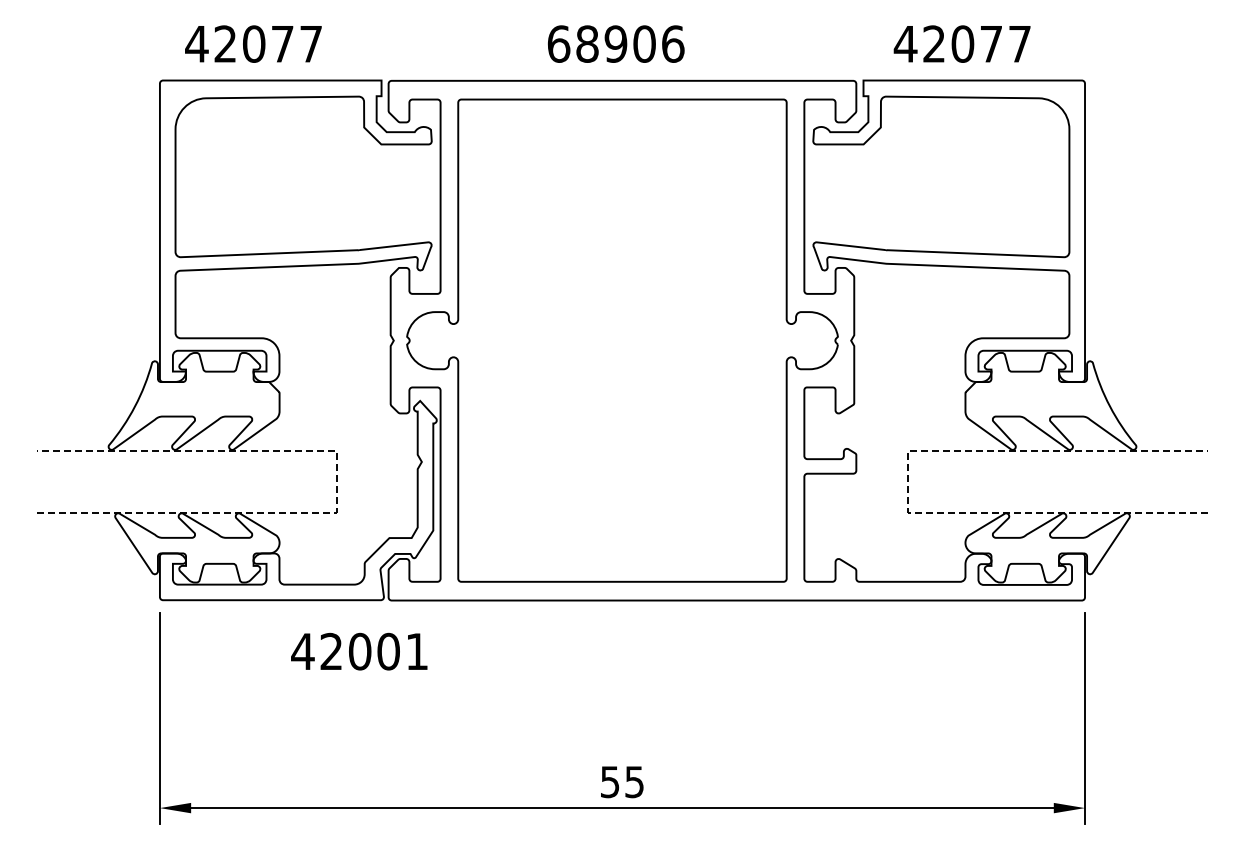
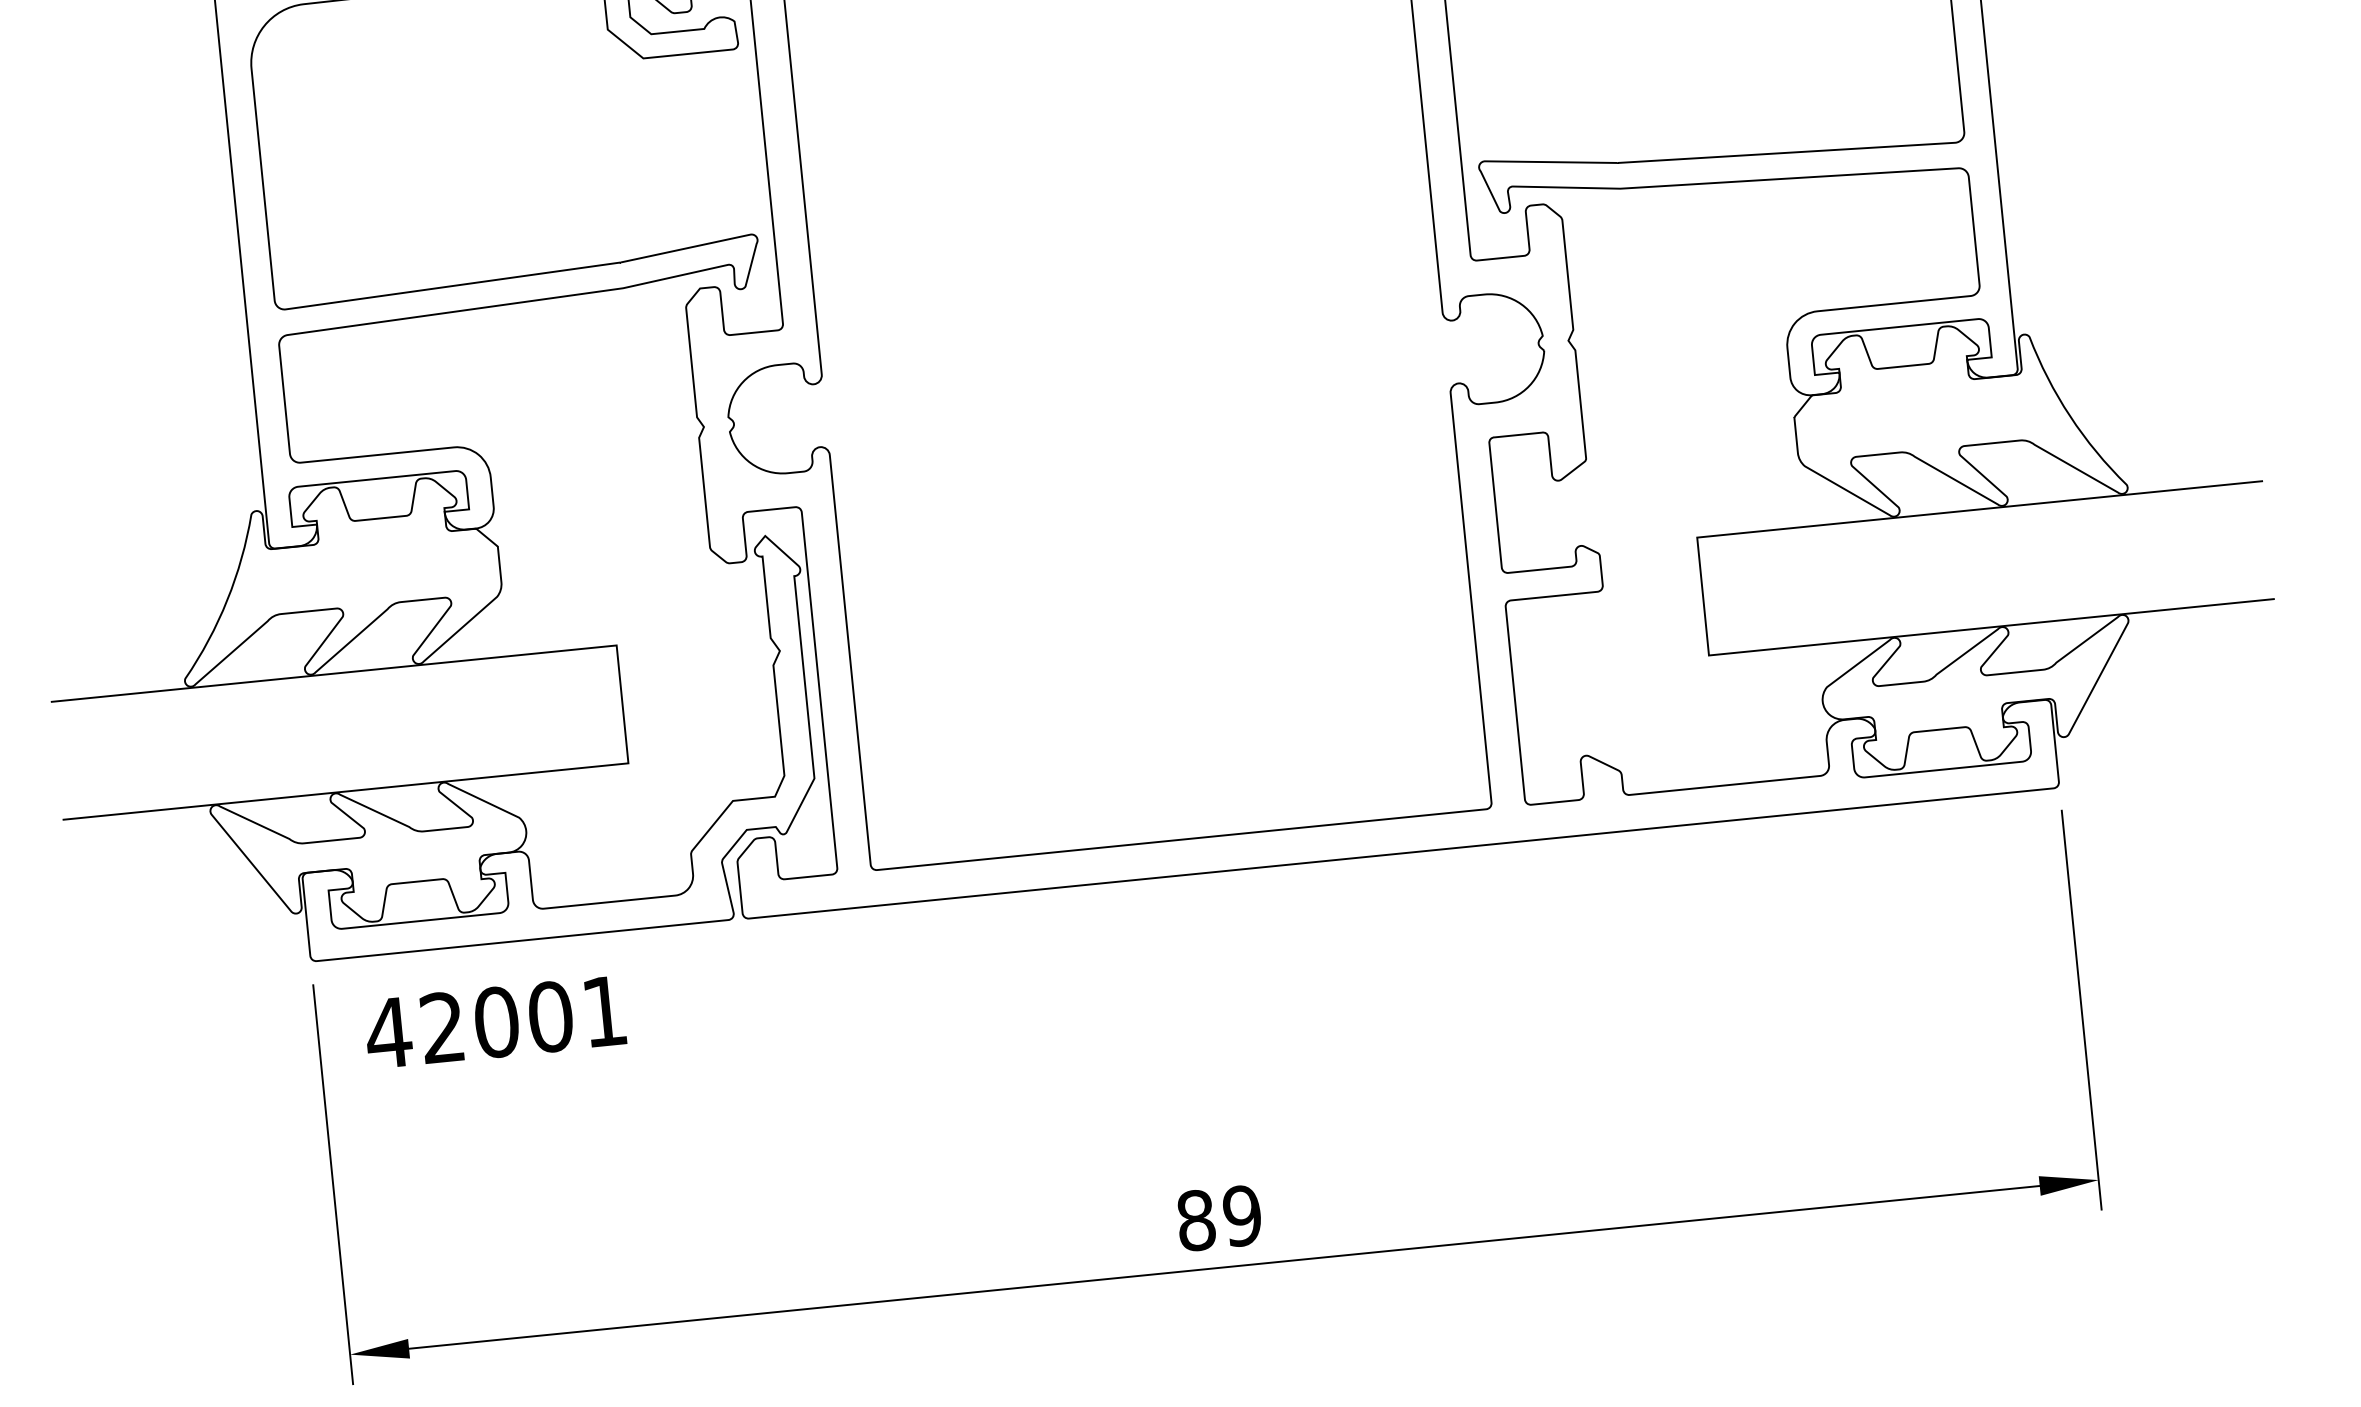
line: (336, 481) -> (622, 703), dashed -> solid
line: (908, 481) -> (1703, 596), dashed -> solid
text: (359, 651) -> (495, 1022), moved
text: (622, 782) -> (1219, 1218), 55 -> 89

